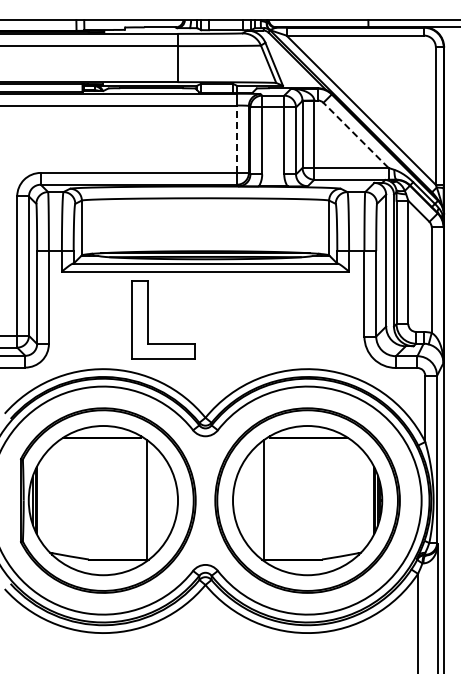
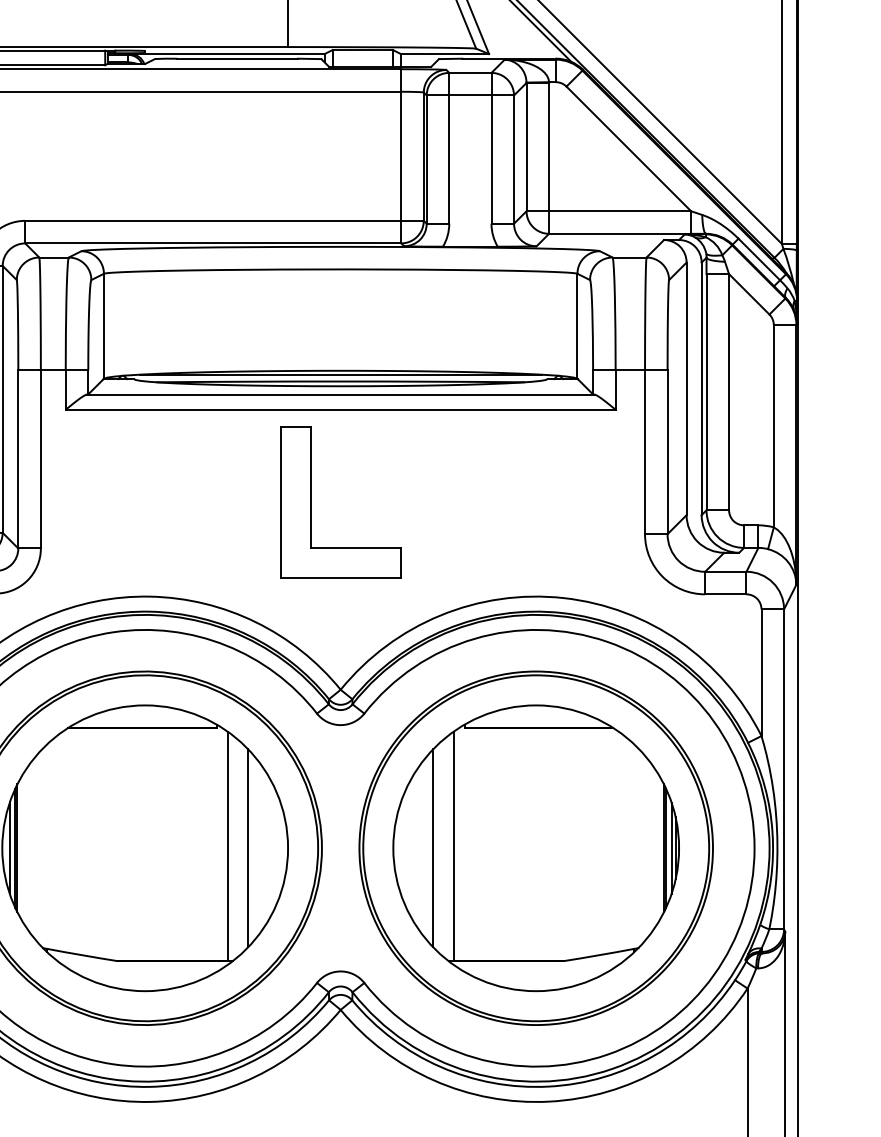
line: (355, 135) -> (627, 149), dashed -> solid
line: (237, 139) -> (401, 156), dashed -> solid
part: (148, 319) -> (311, 501), moved
line: (157, 500) -> (248, 848), added
line: (253, 500) -> (432, 848), added

